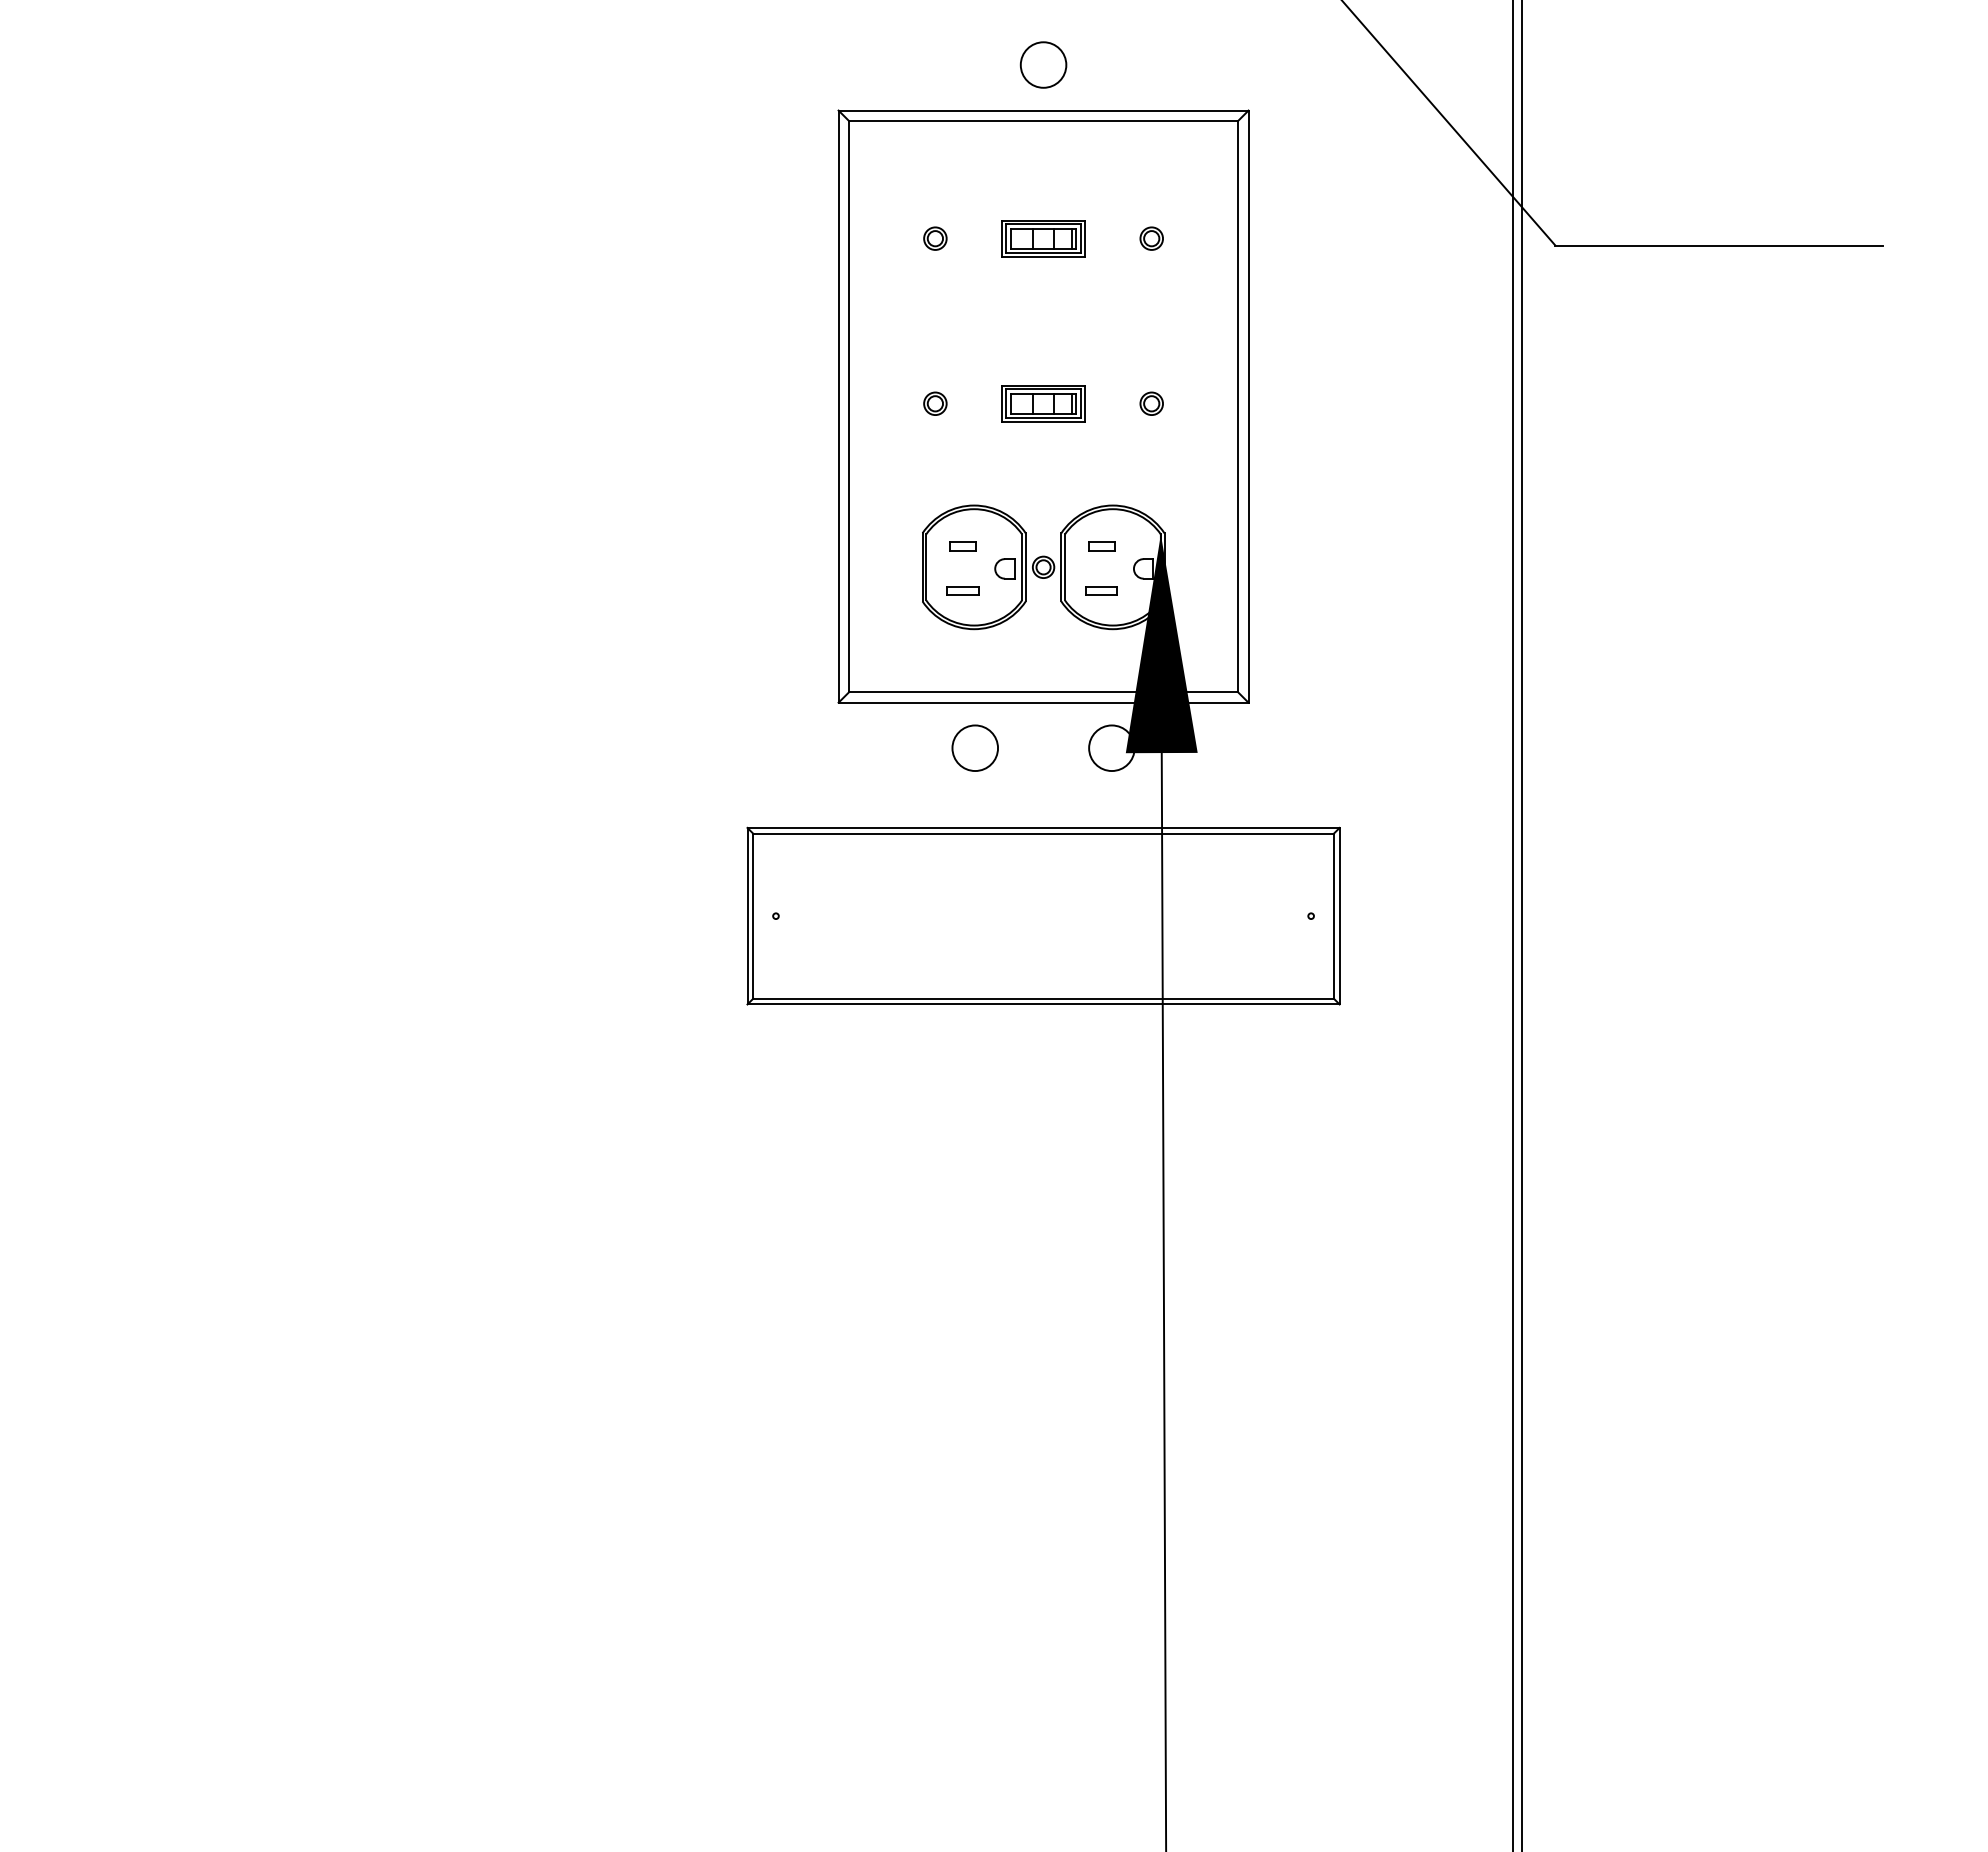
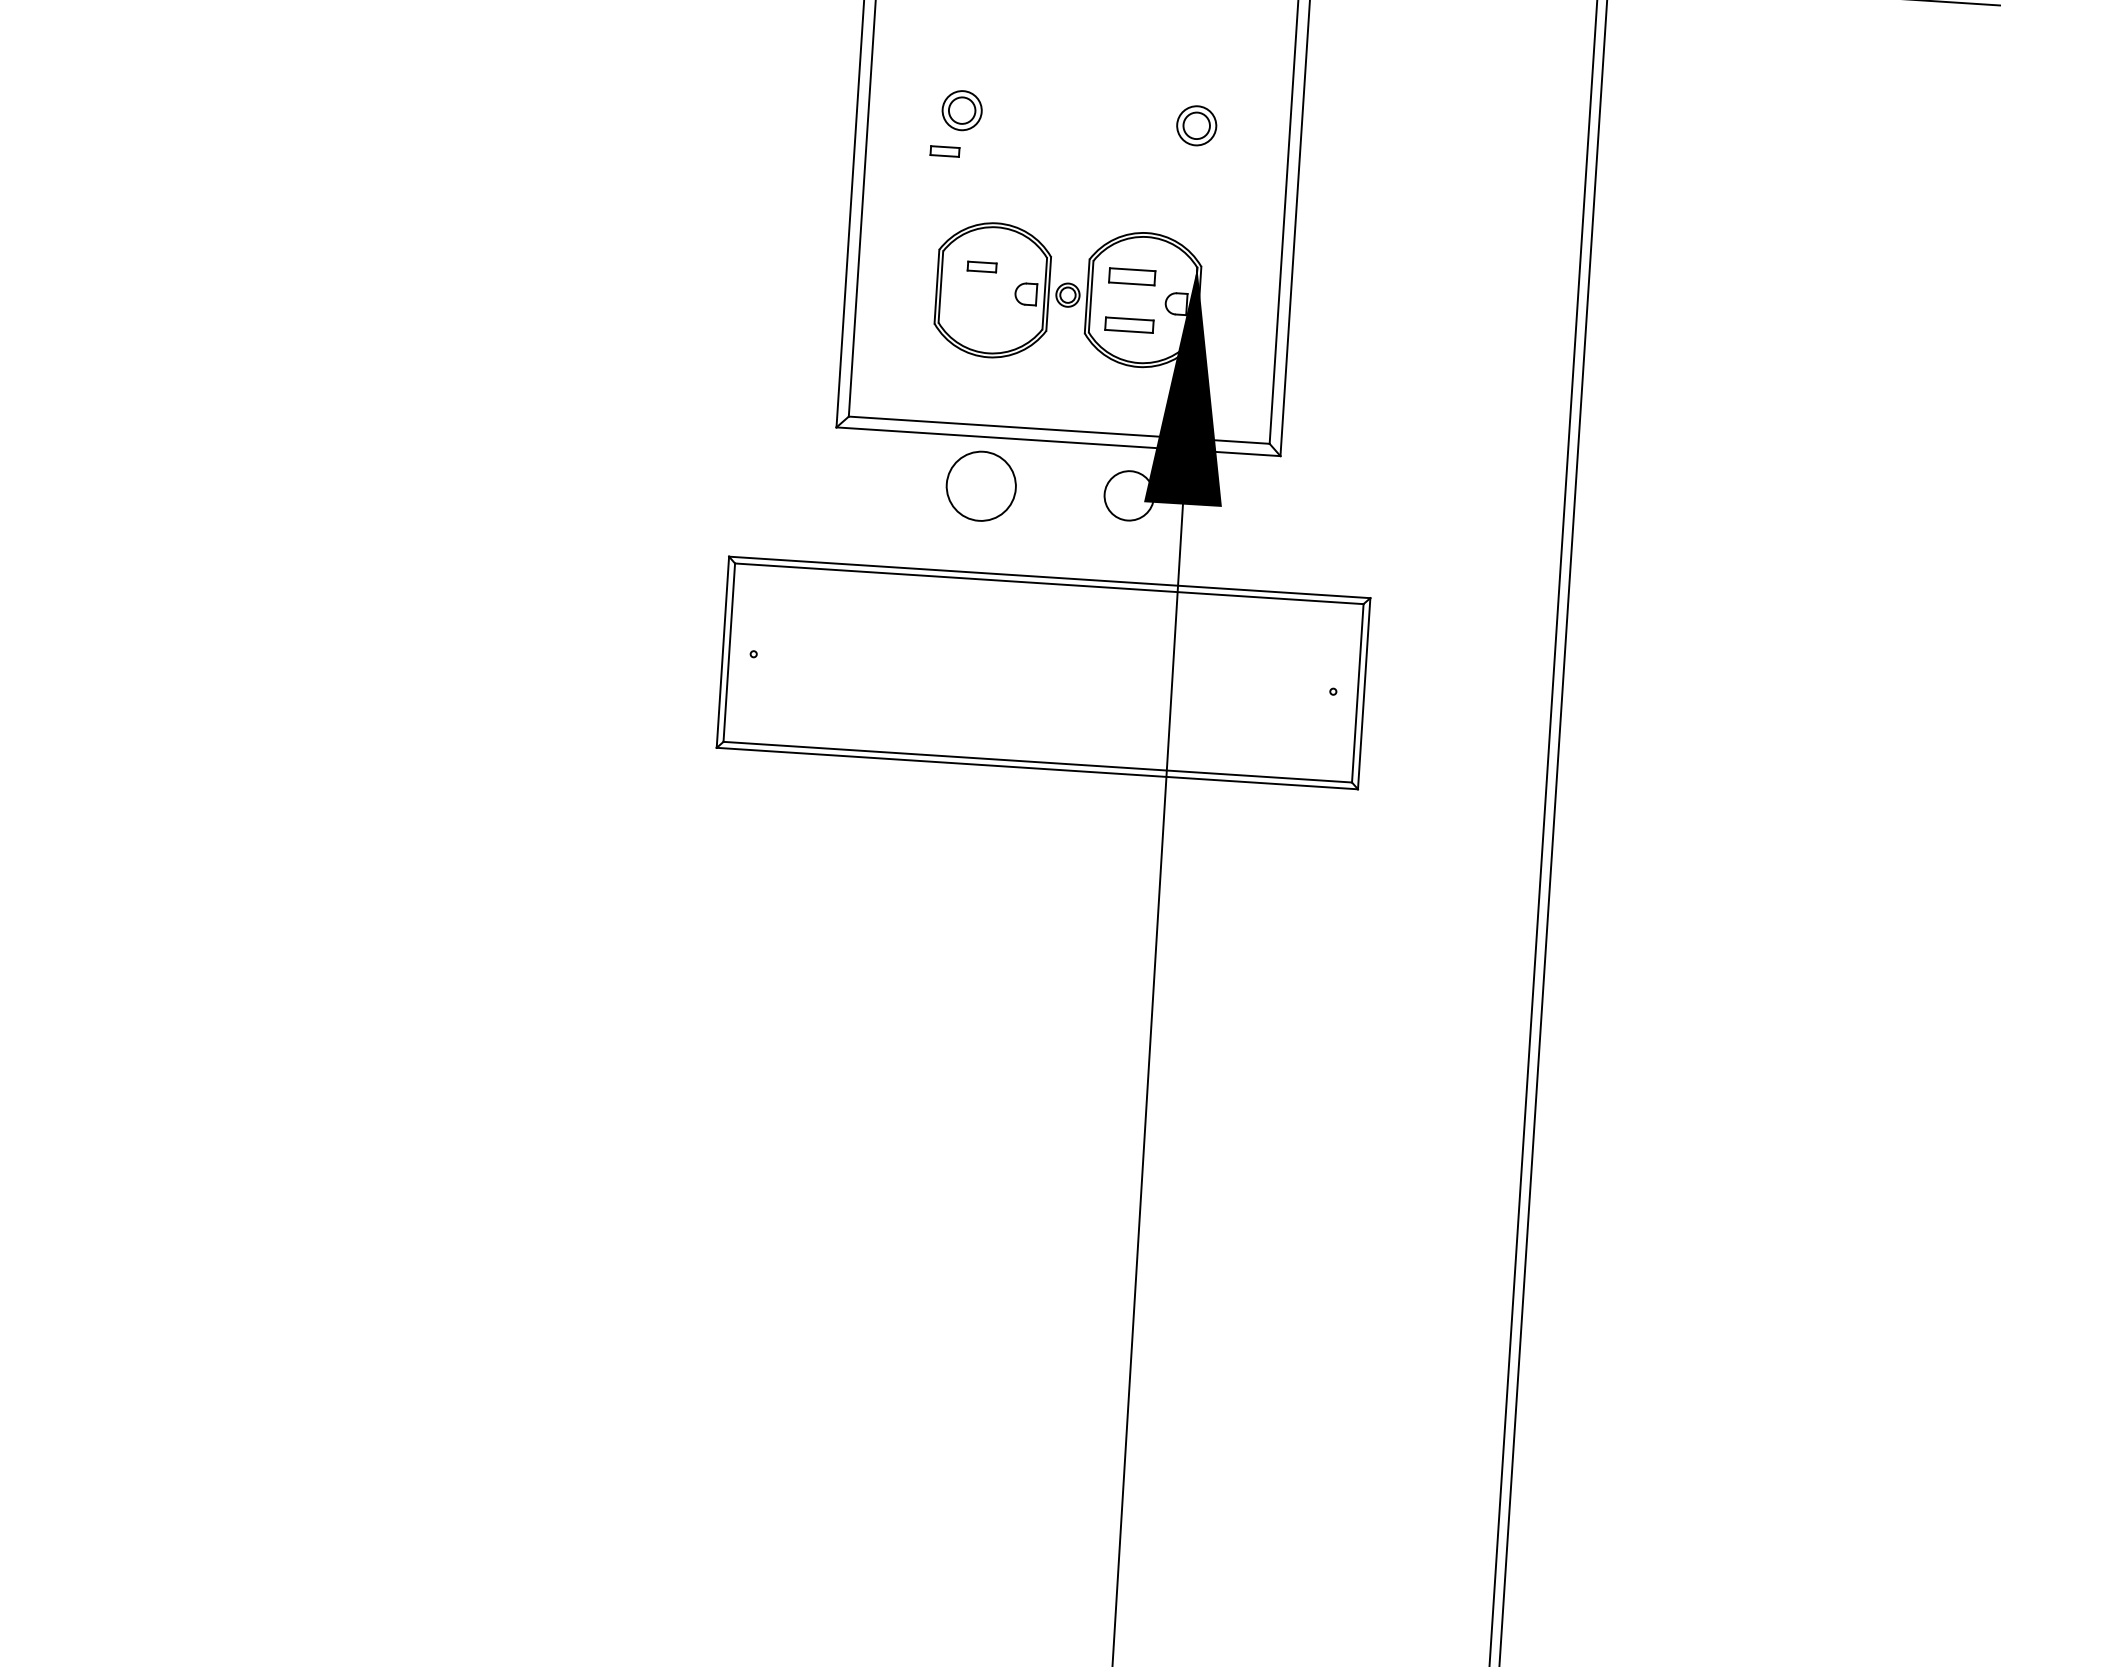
part: (935, 403) -> (962, 110), size x1.6
part: (1043, 403) -> (1079, 117), removed
part: (1151, 403) -> (1196, 125), size x1.6
part: (921, 442) -> (944, 151), added
part: (1101, 546) -> (1132, 276), size x1.6
part: (962, 590) -> (978, 314), removed
part: (1101, 590) -> (1129, 324), size x1.4
circle: (975, 748) -> (981, 486), size x1.4

